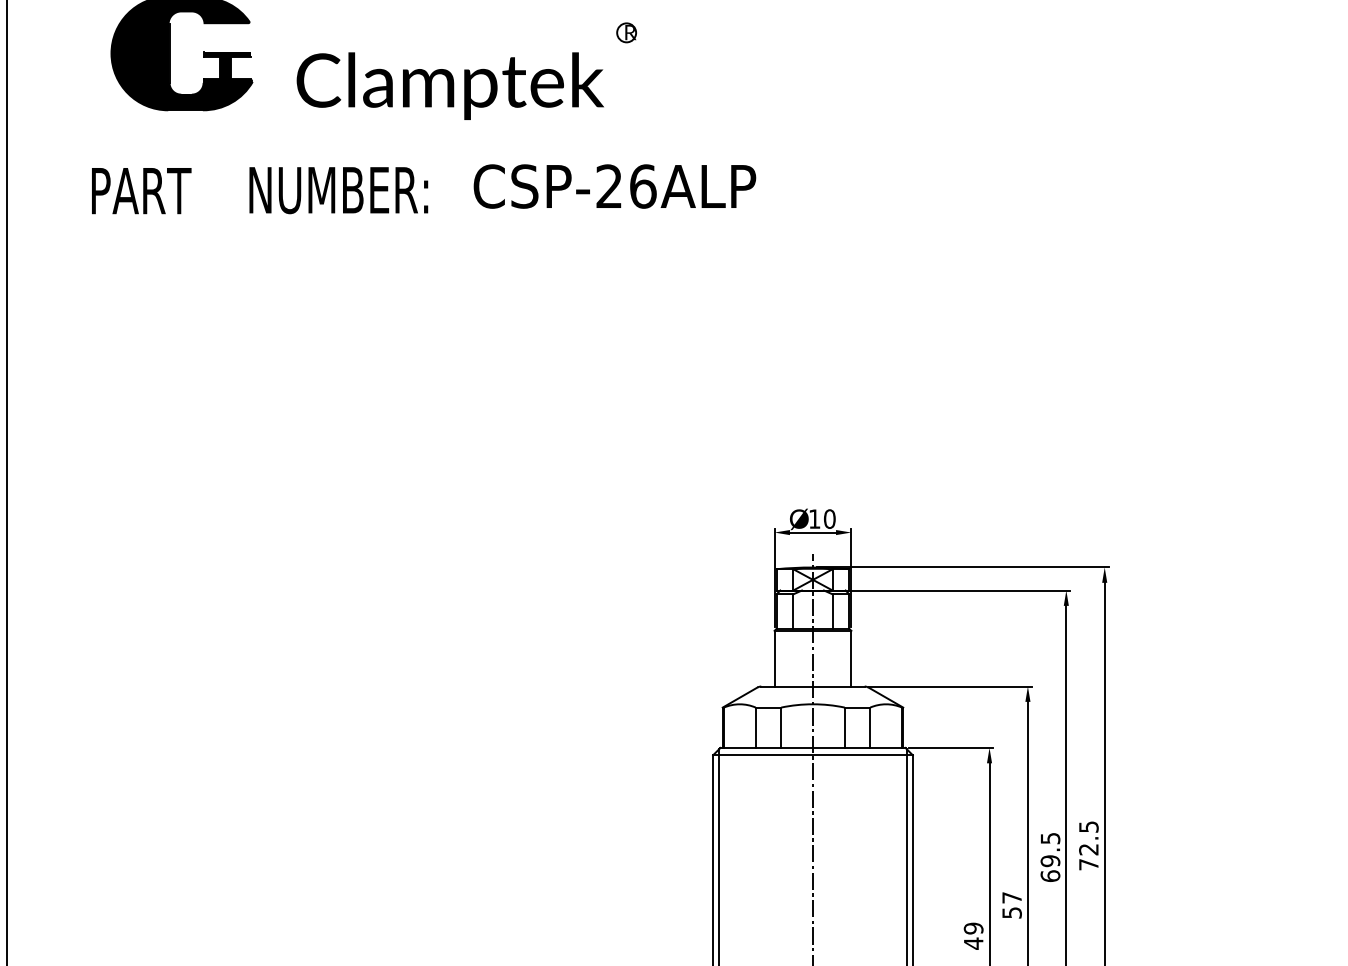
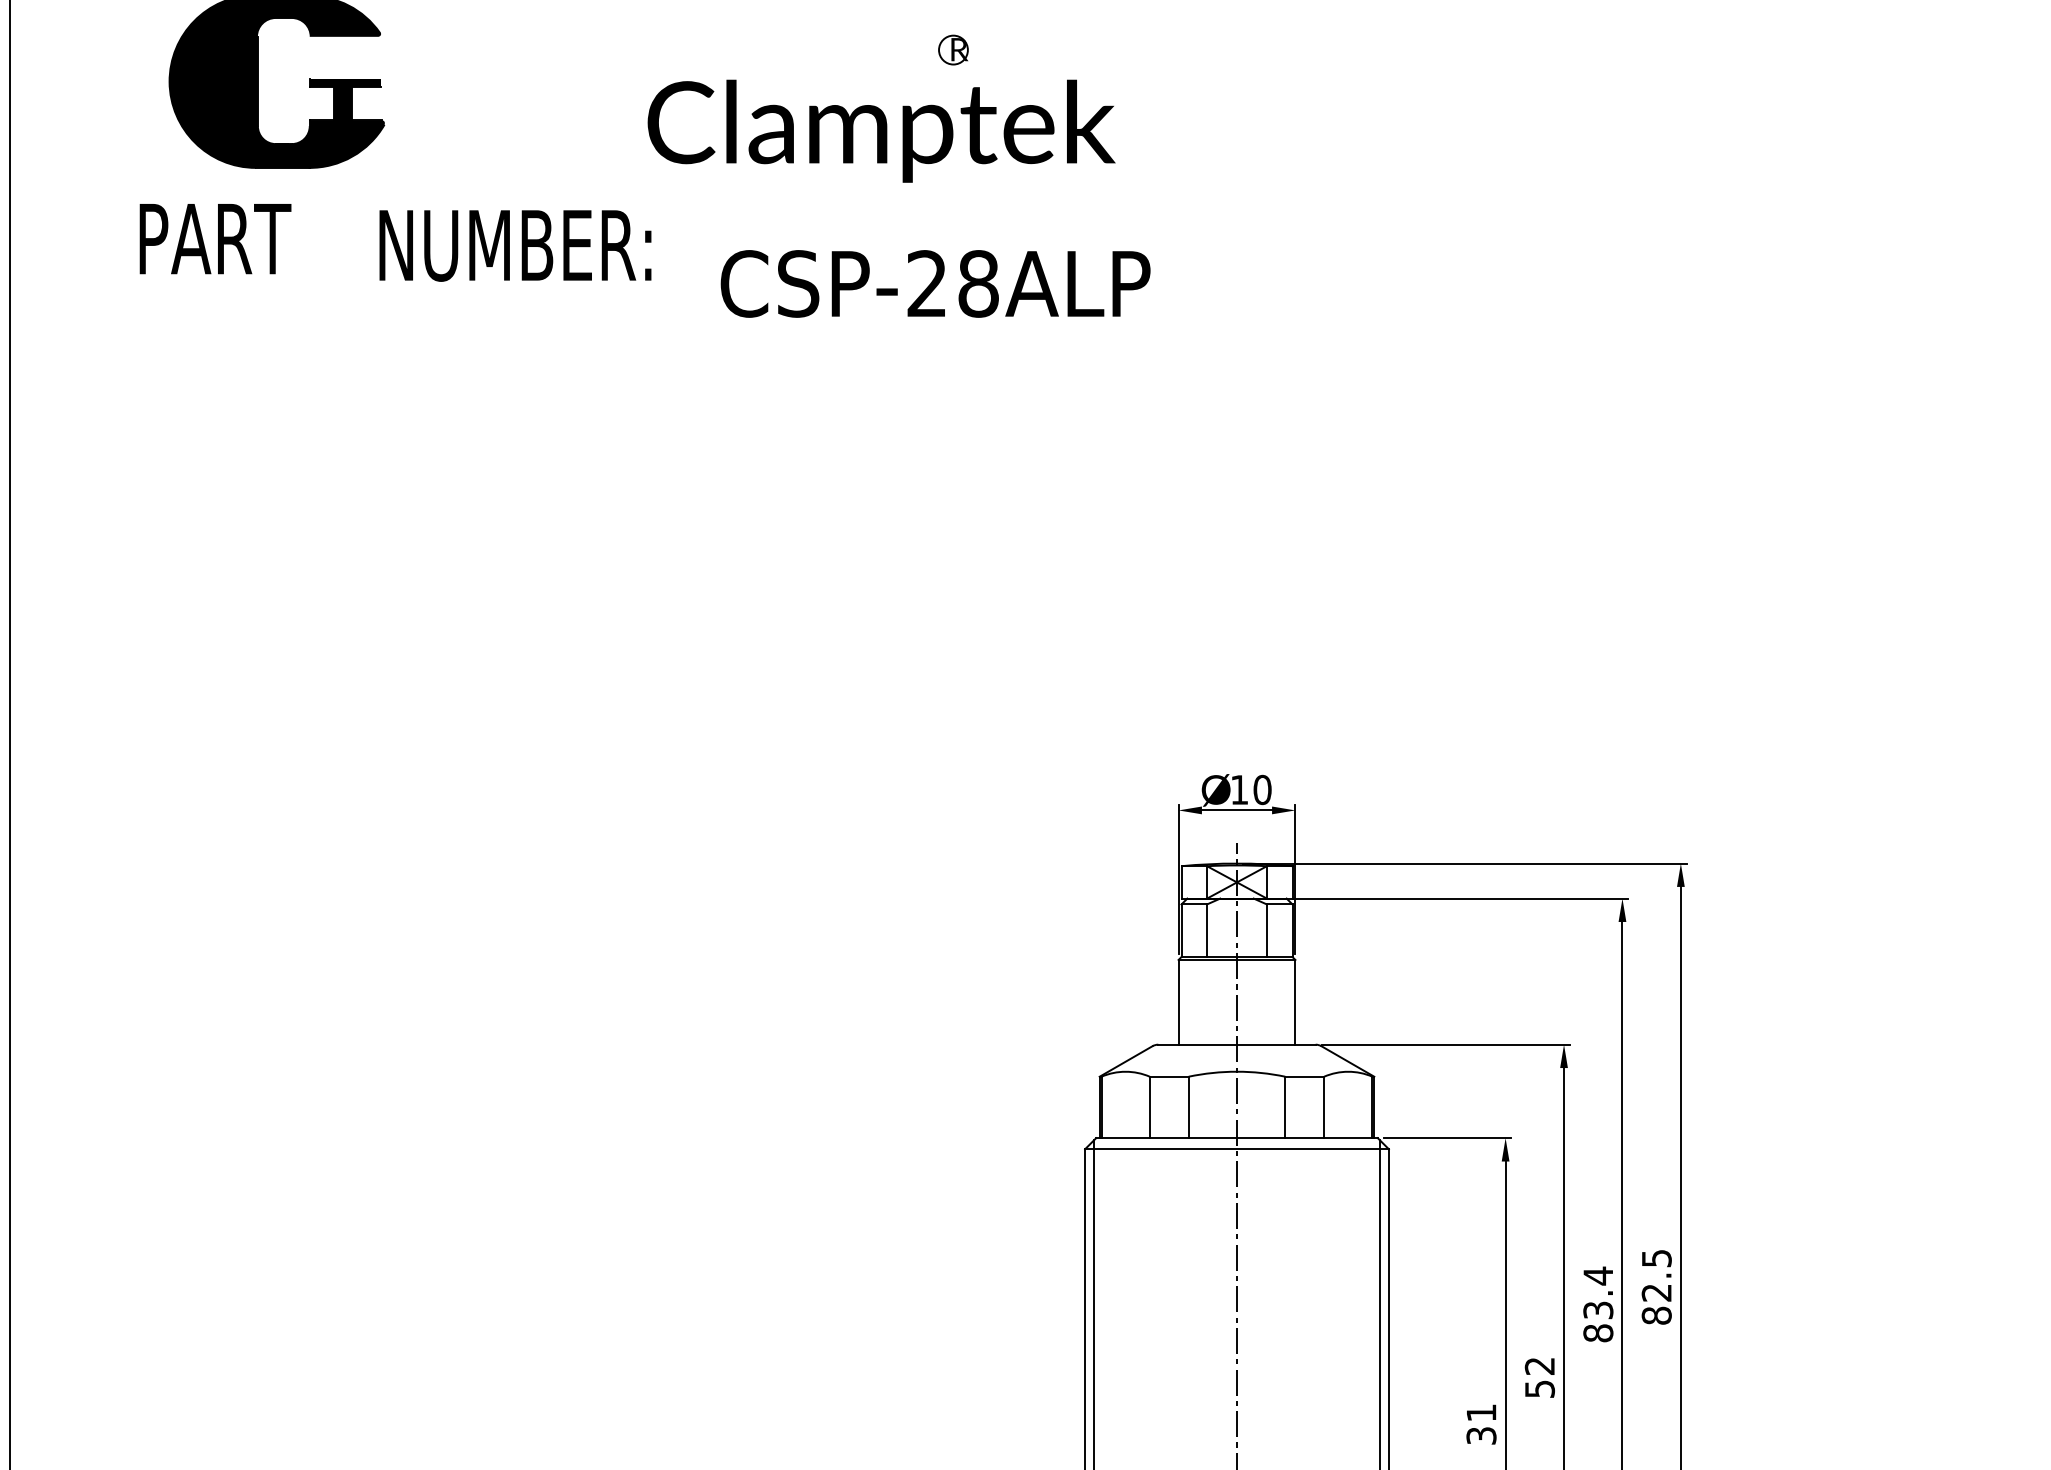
text: (449, 85) -> (880, 130), moved
text: (643, 186) -> (979, 283), CSP-26ALP -> CSP-28ALP
text: (338, 190) -> (515, 245), moved
text: (141, 191) -> (215, 239), moved
text: (1050, 857) -> (1598, 1304), 69.5 -> 83.4
text: (1088, 864) -> (1656, 1315), 72.5 -> 82.5
text: (1011, 897) -> (1539, 1365), 57 -> 52
text: (973, 935) -> (1481, 1423), 49 -> 31

